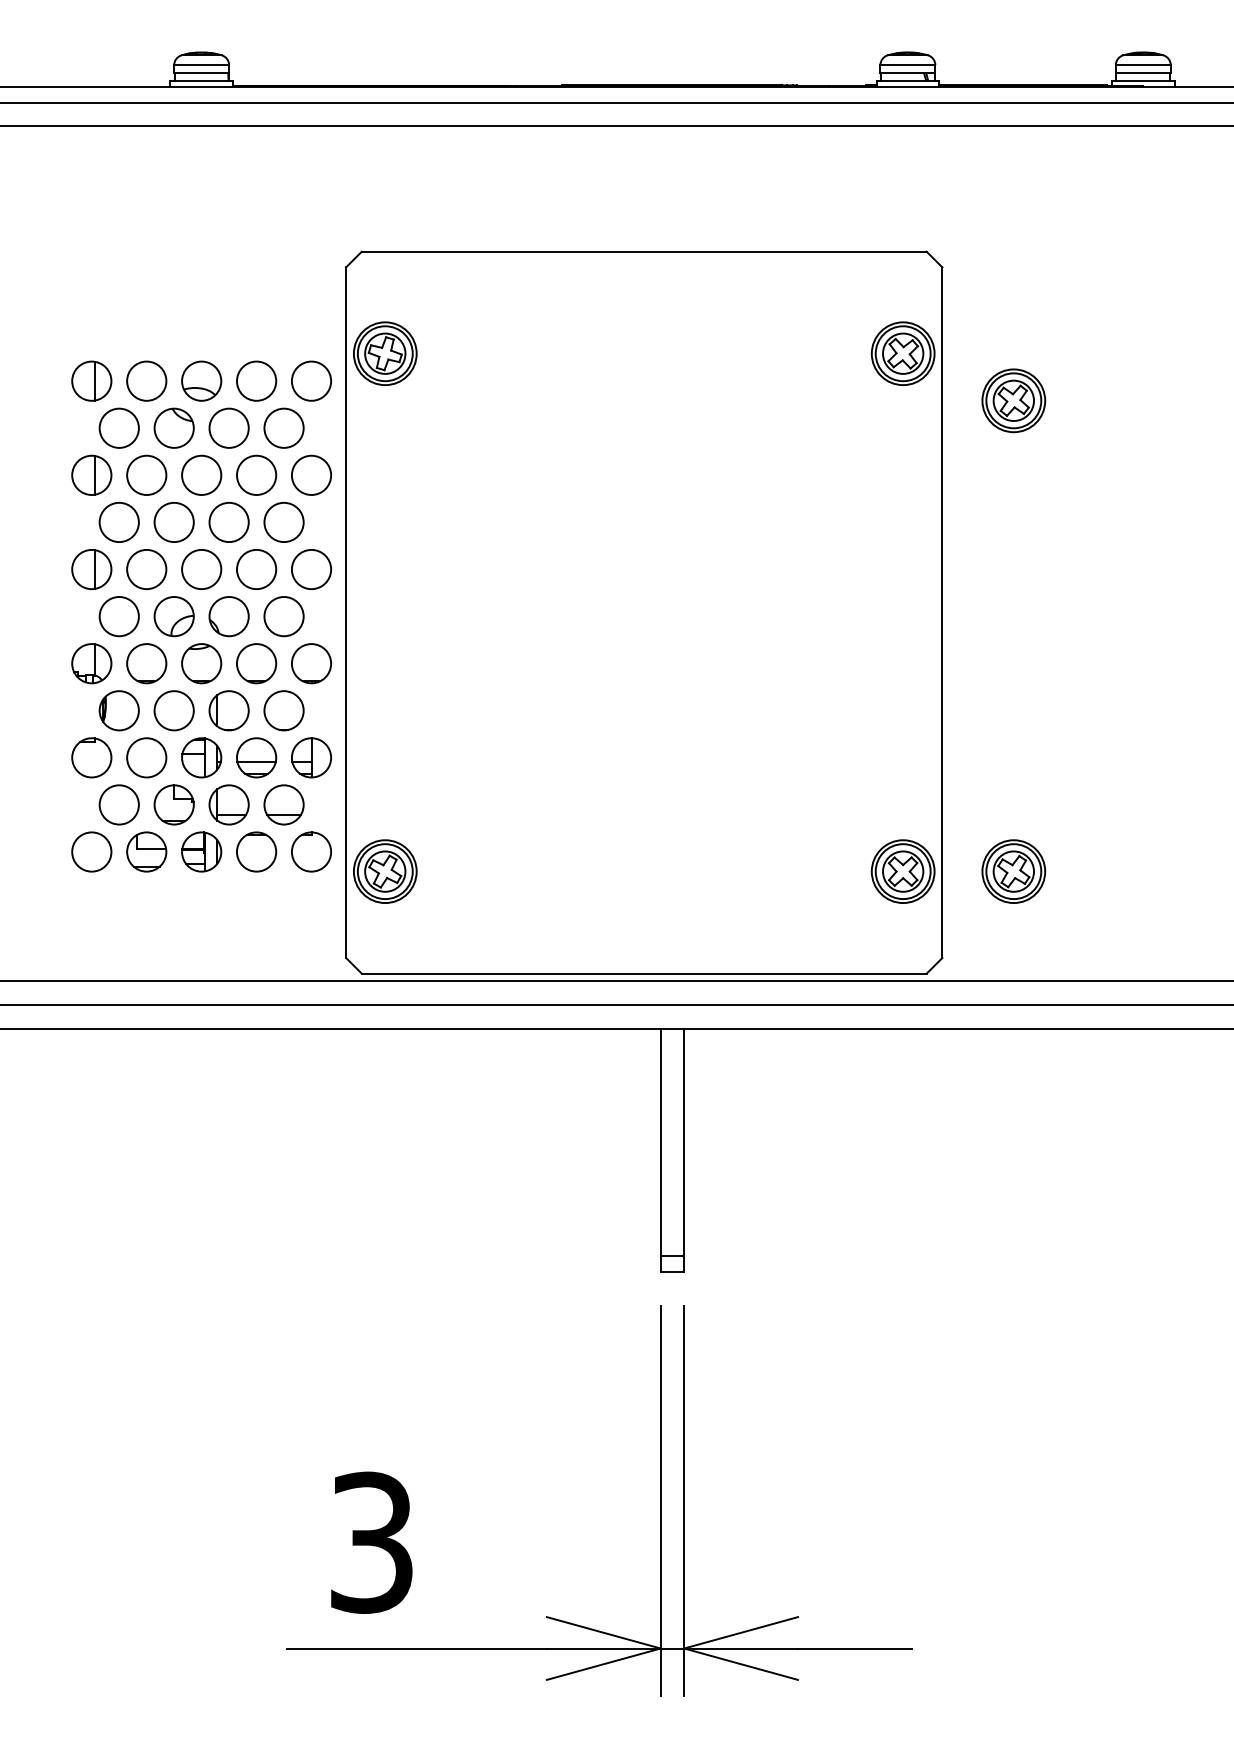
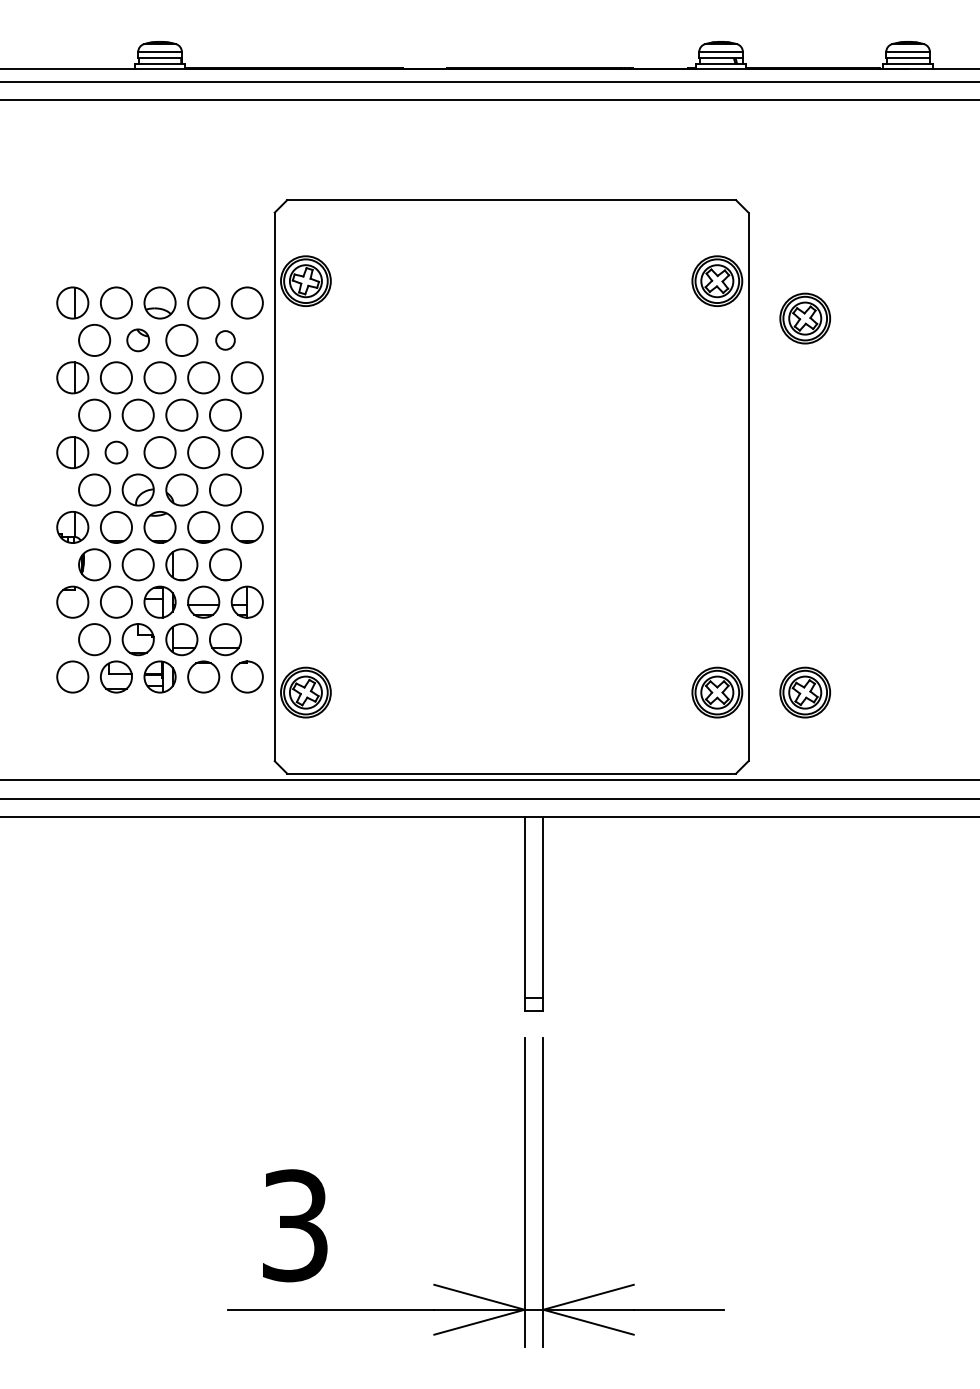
part: (173, 427) -> (137, 339), size x0.7
circle: (283, 427) -> (225, 339), size x0.6
circle: (146, 569) -> (116, 452), size x0.7

